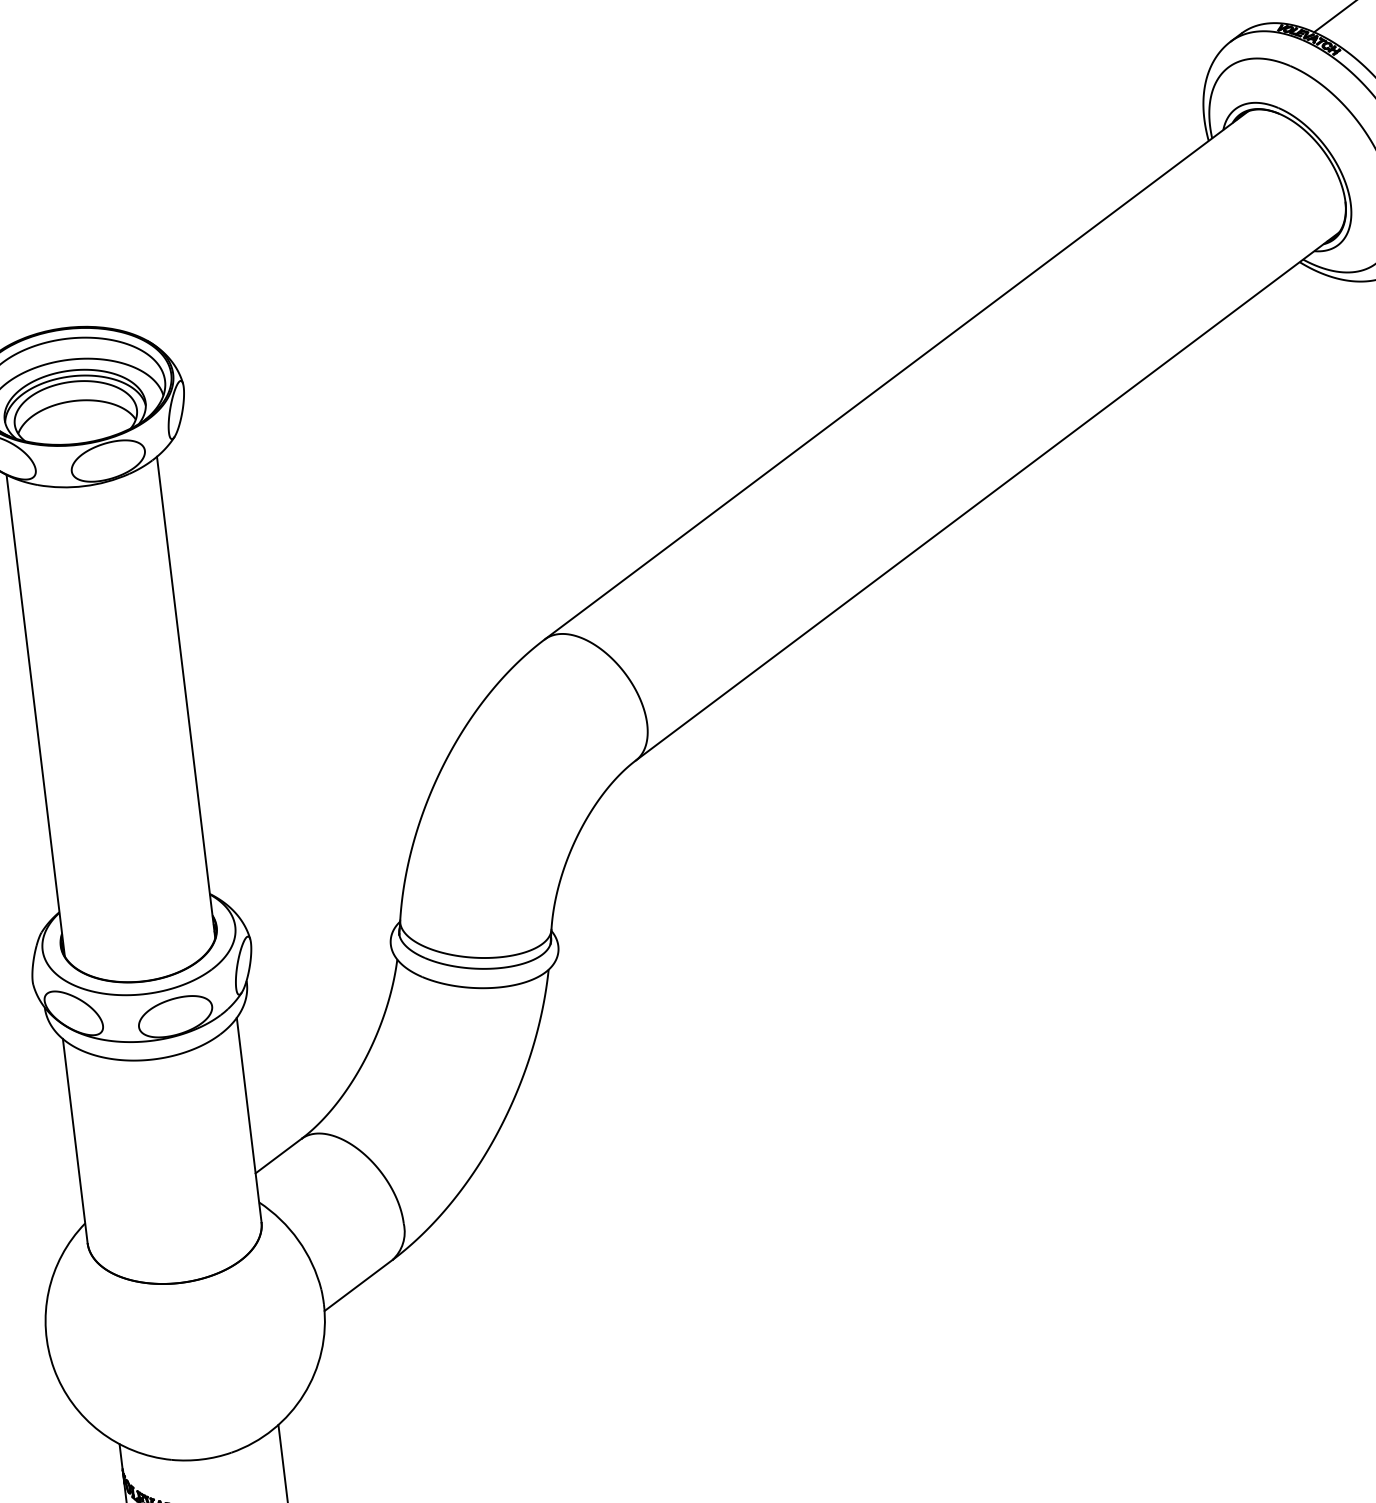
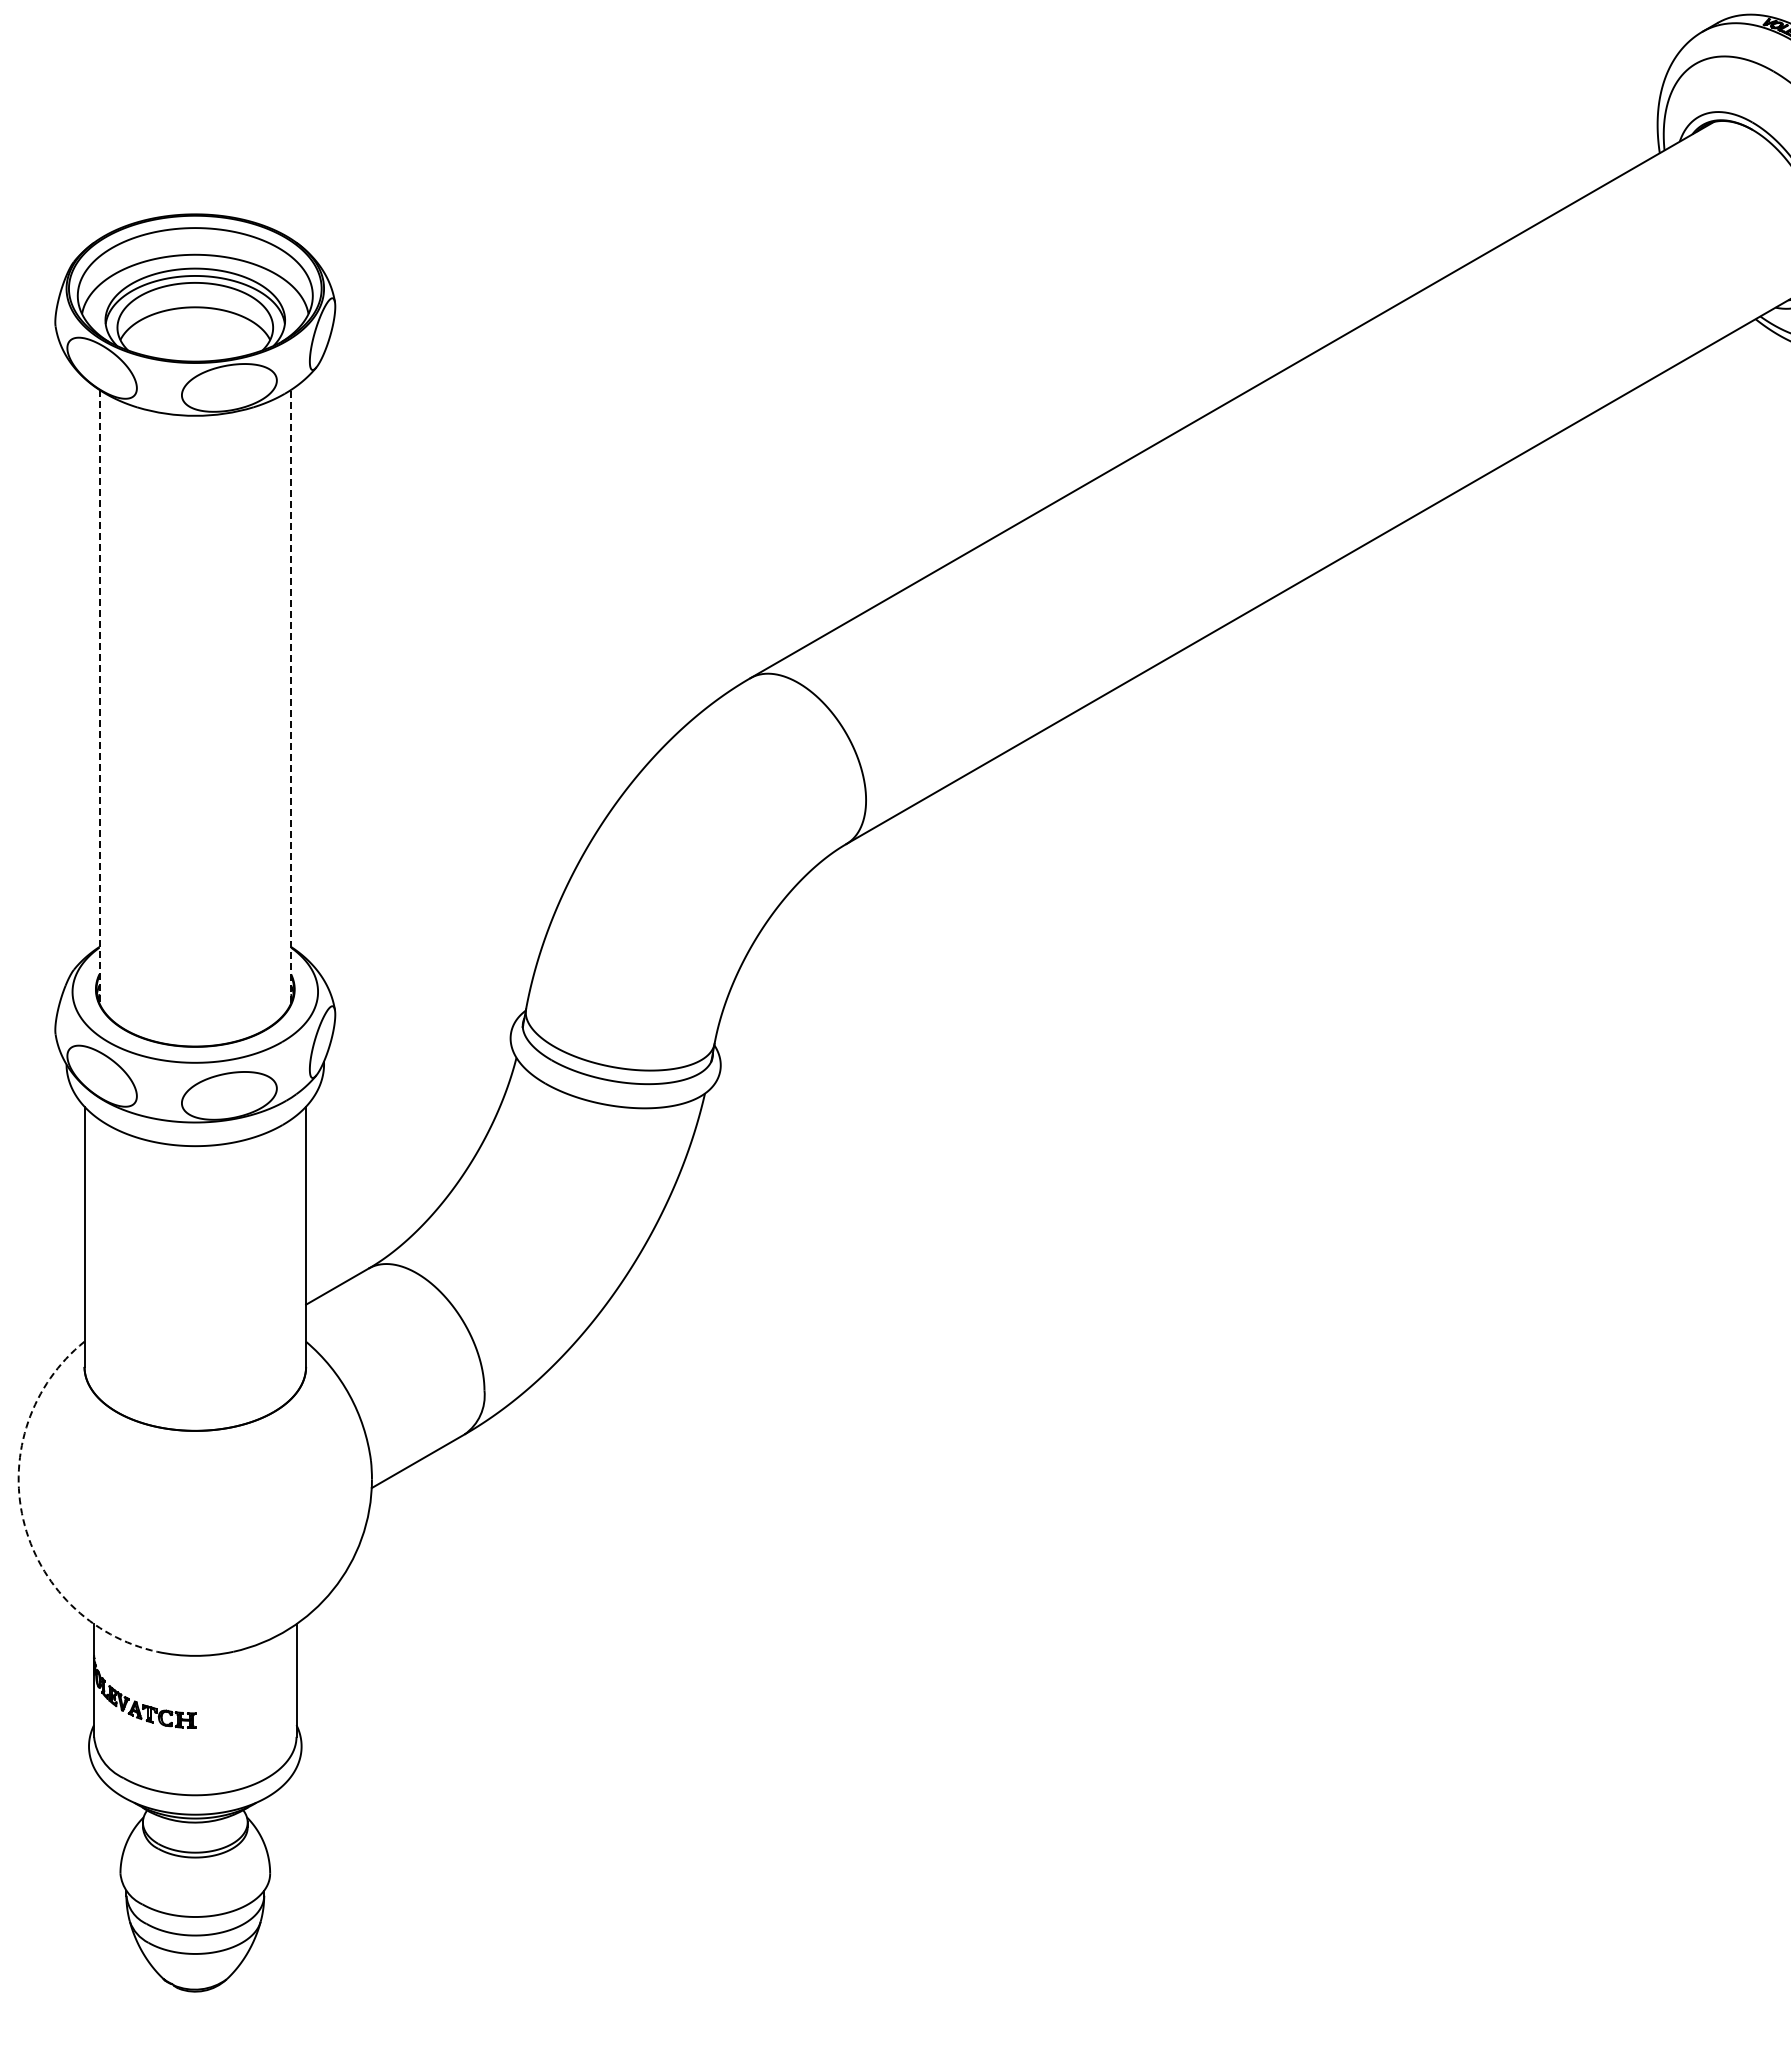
line: (186, 697) -> (291, 696), solid -> dashed
line: (35, 715) -> (99, 696), solid -> dashed
arc: (54, 1368) -> (23, 1519), solid -> dashed

